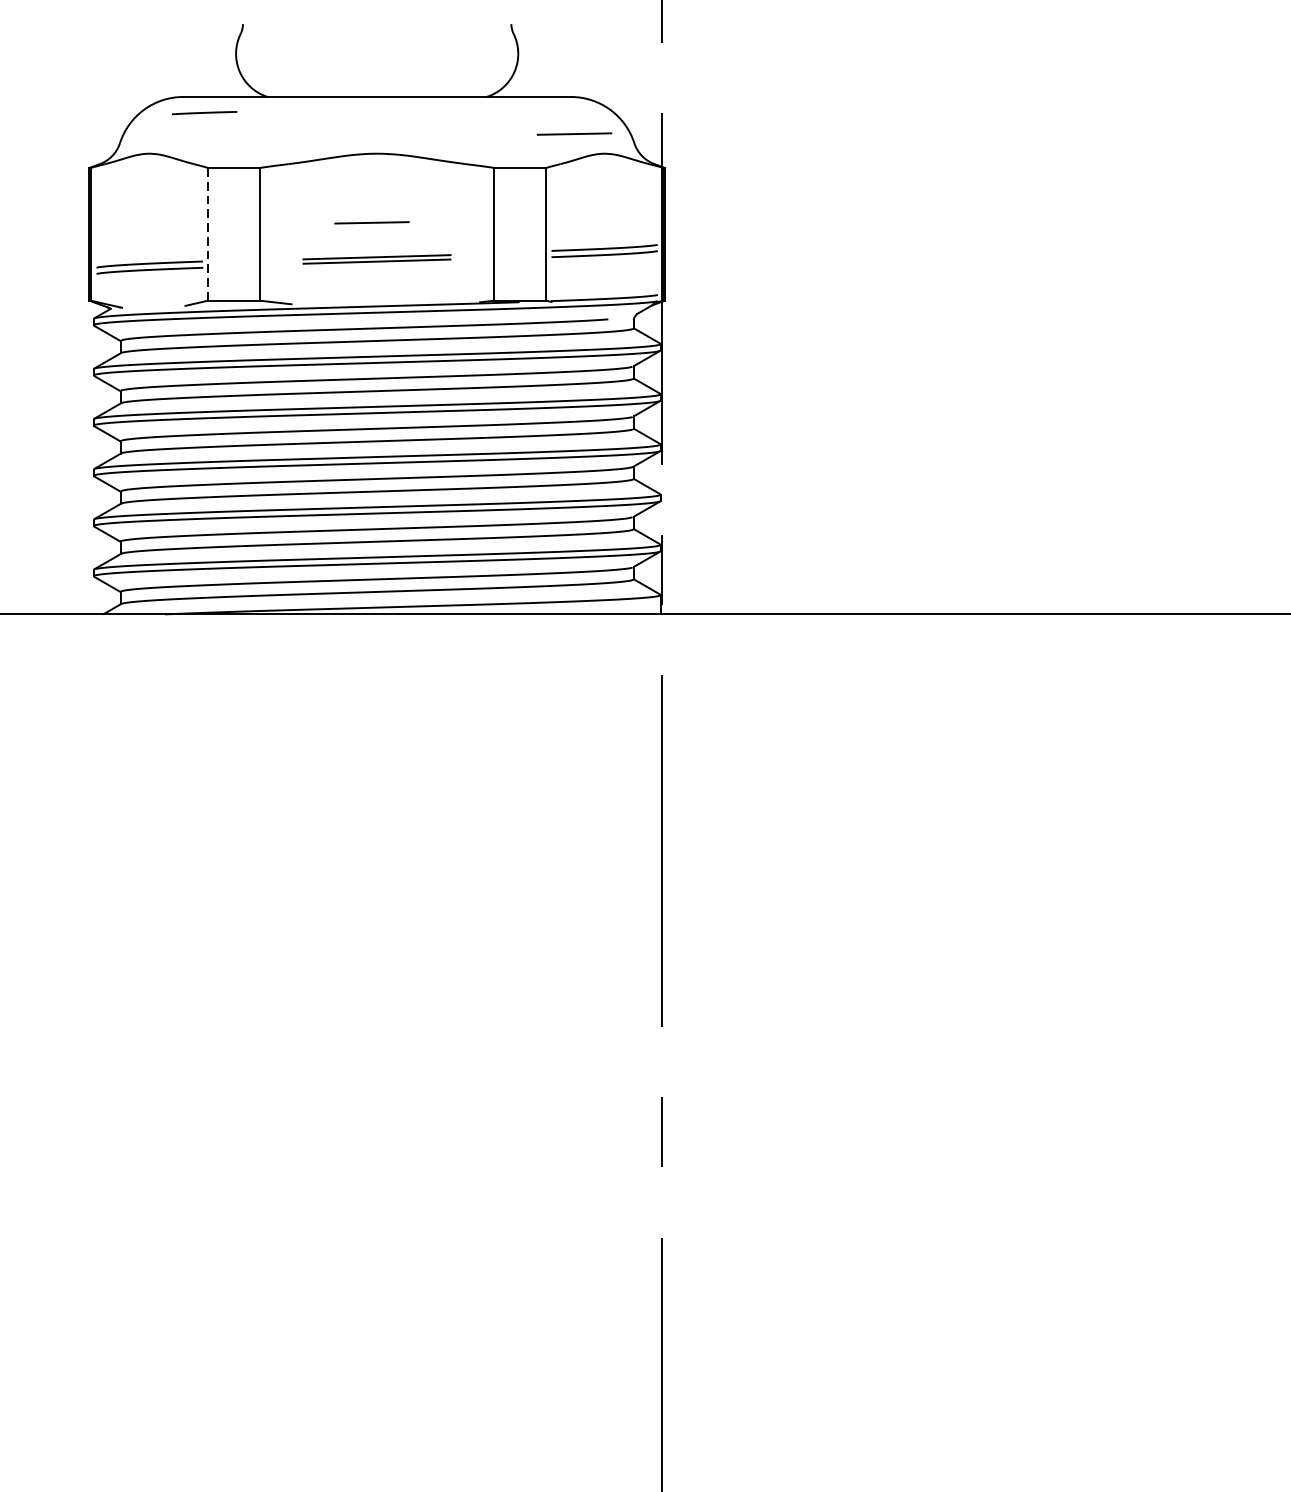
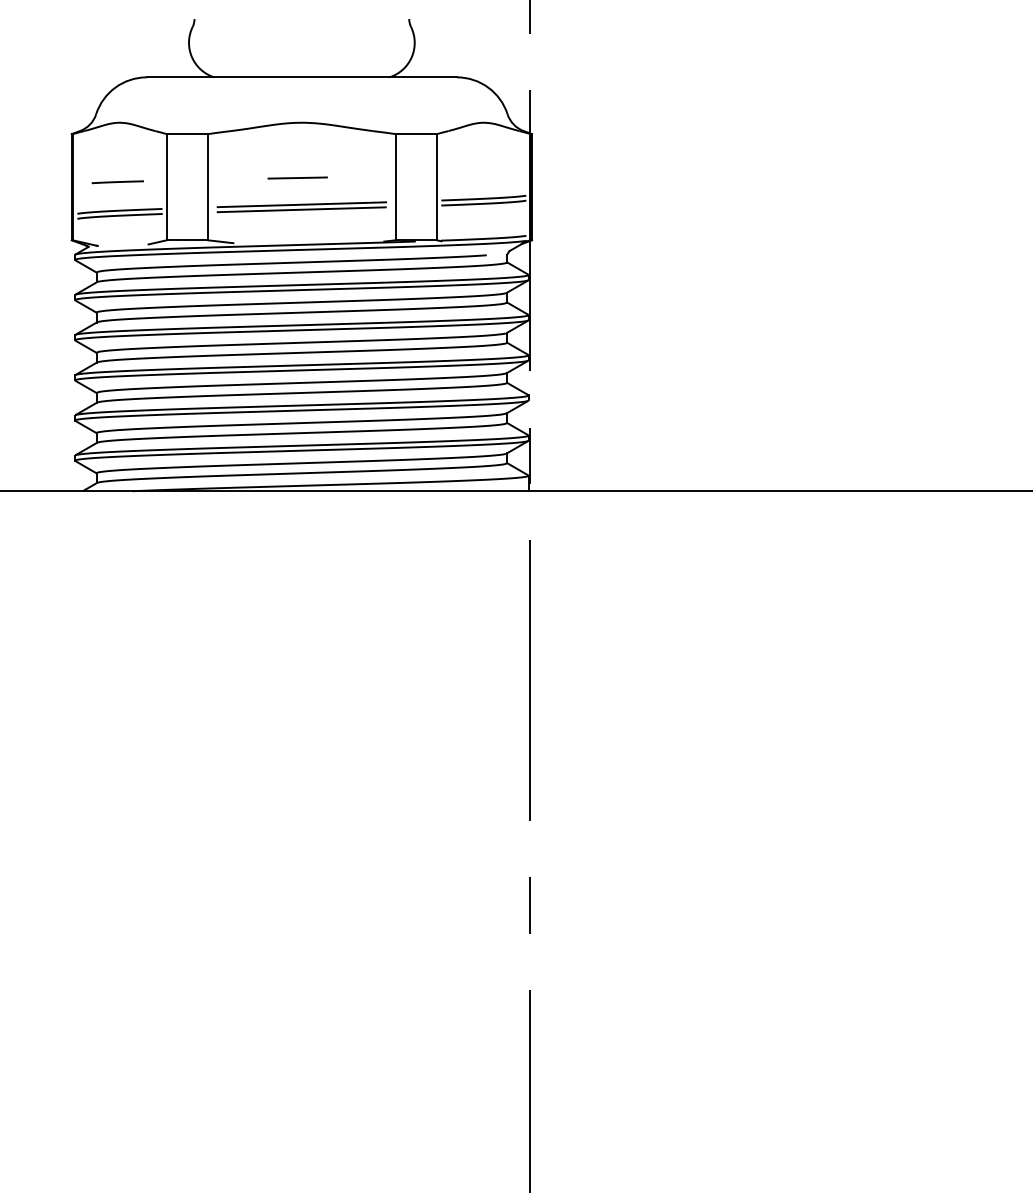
line: (204, 113) -> (117, 182), moved
line: (574, 133) -> (459, 106), removed
line: (207, 233) -> (166, 186), dashed -> solid
part: (376, 259) -> (301, 207), size x1.43

